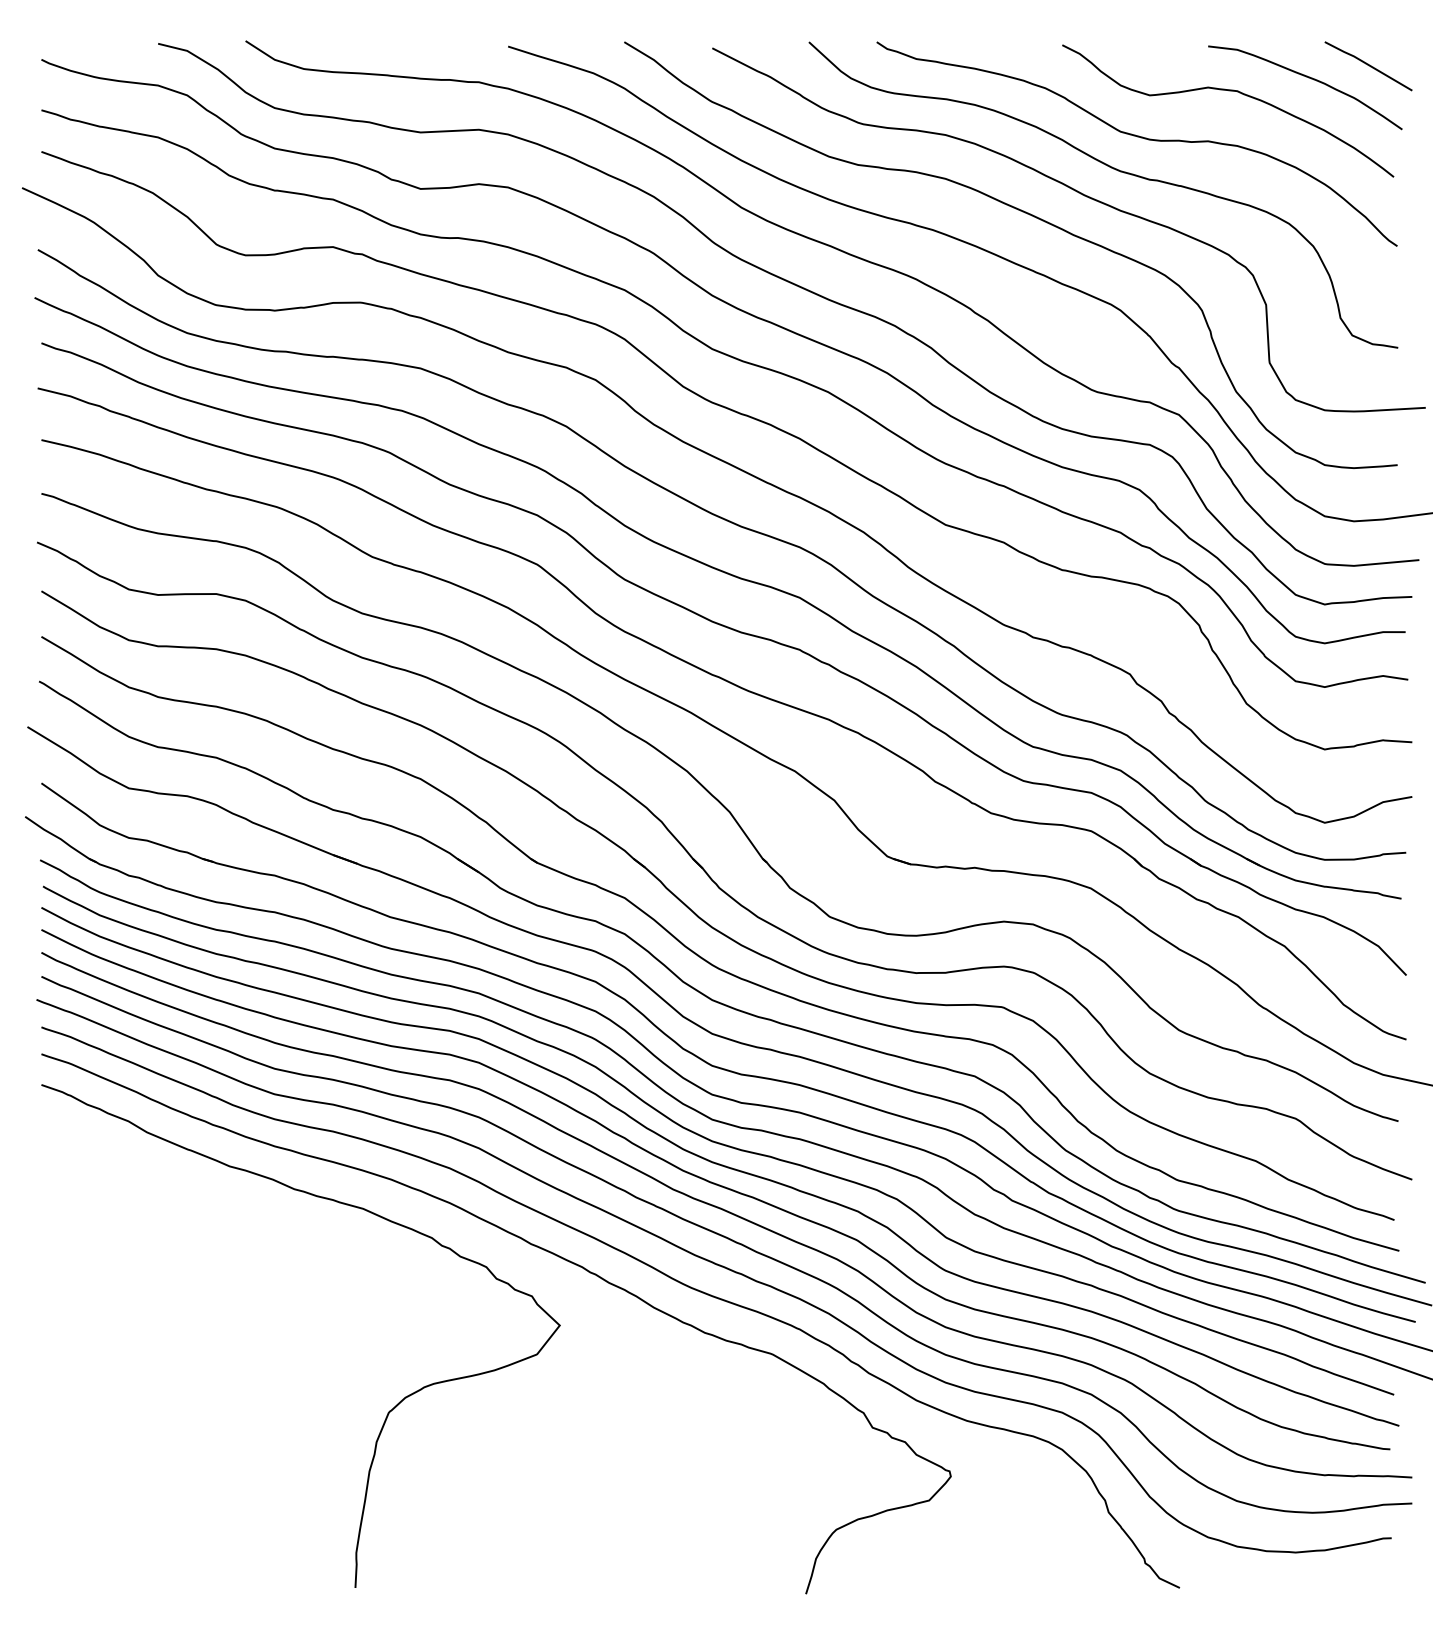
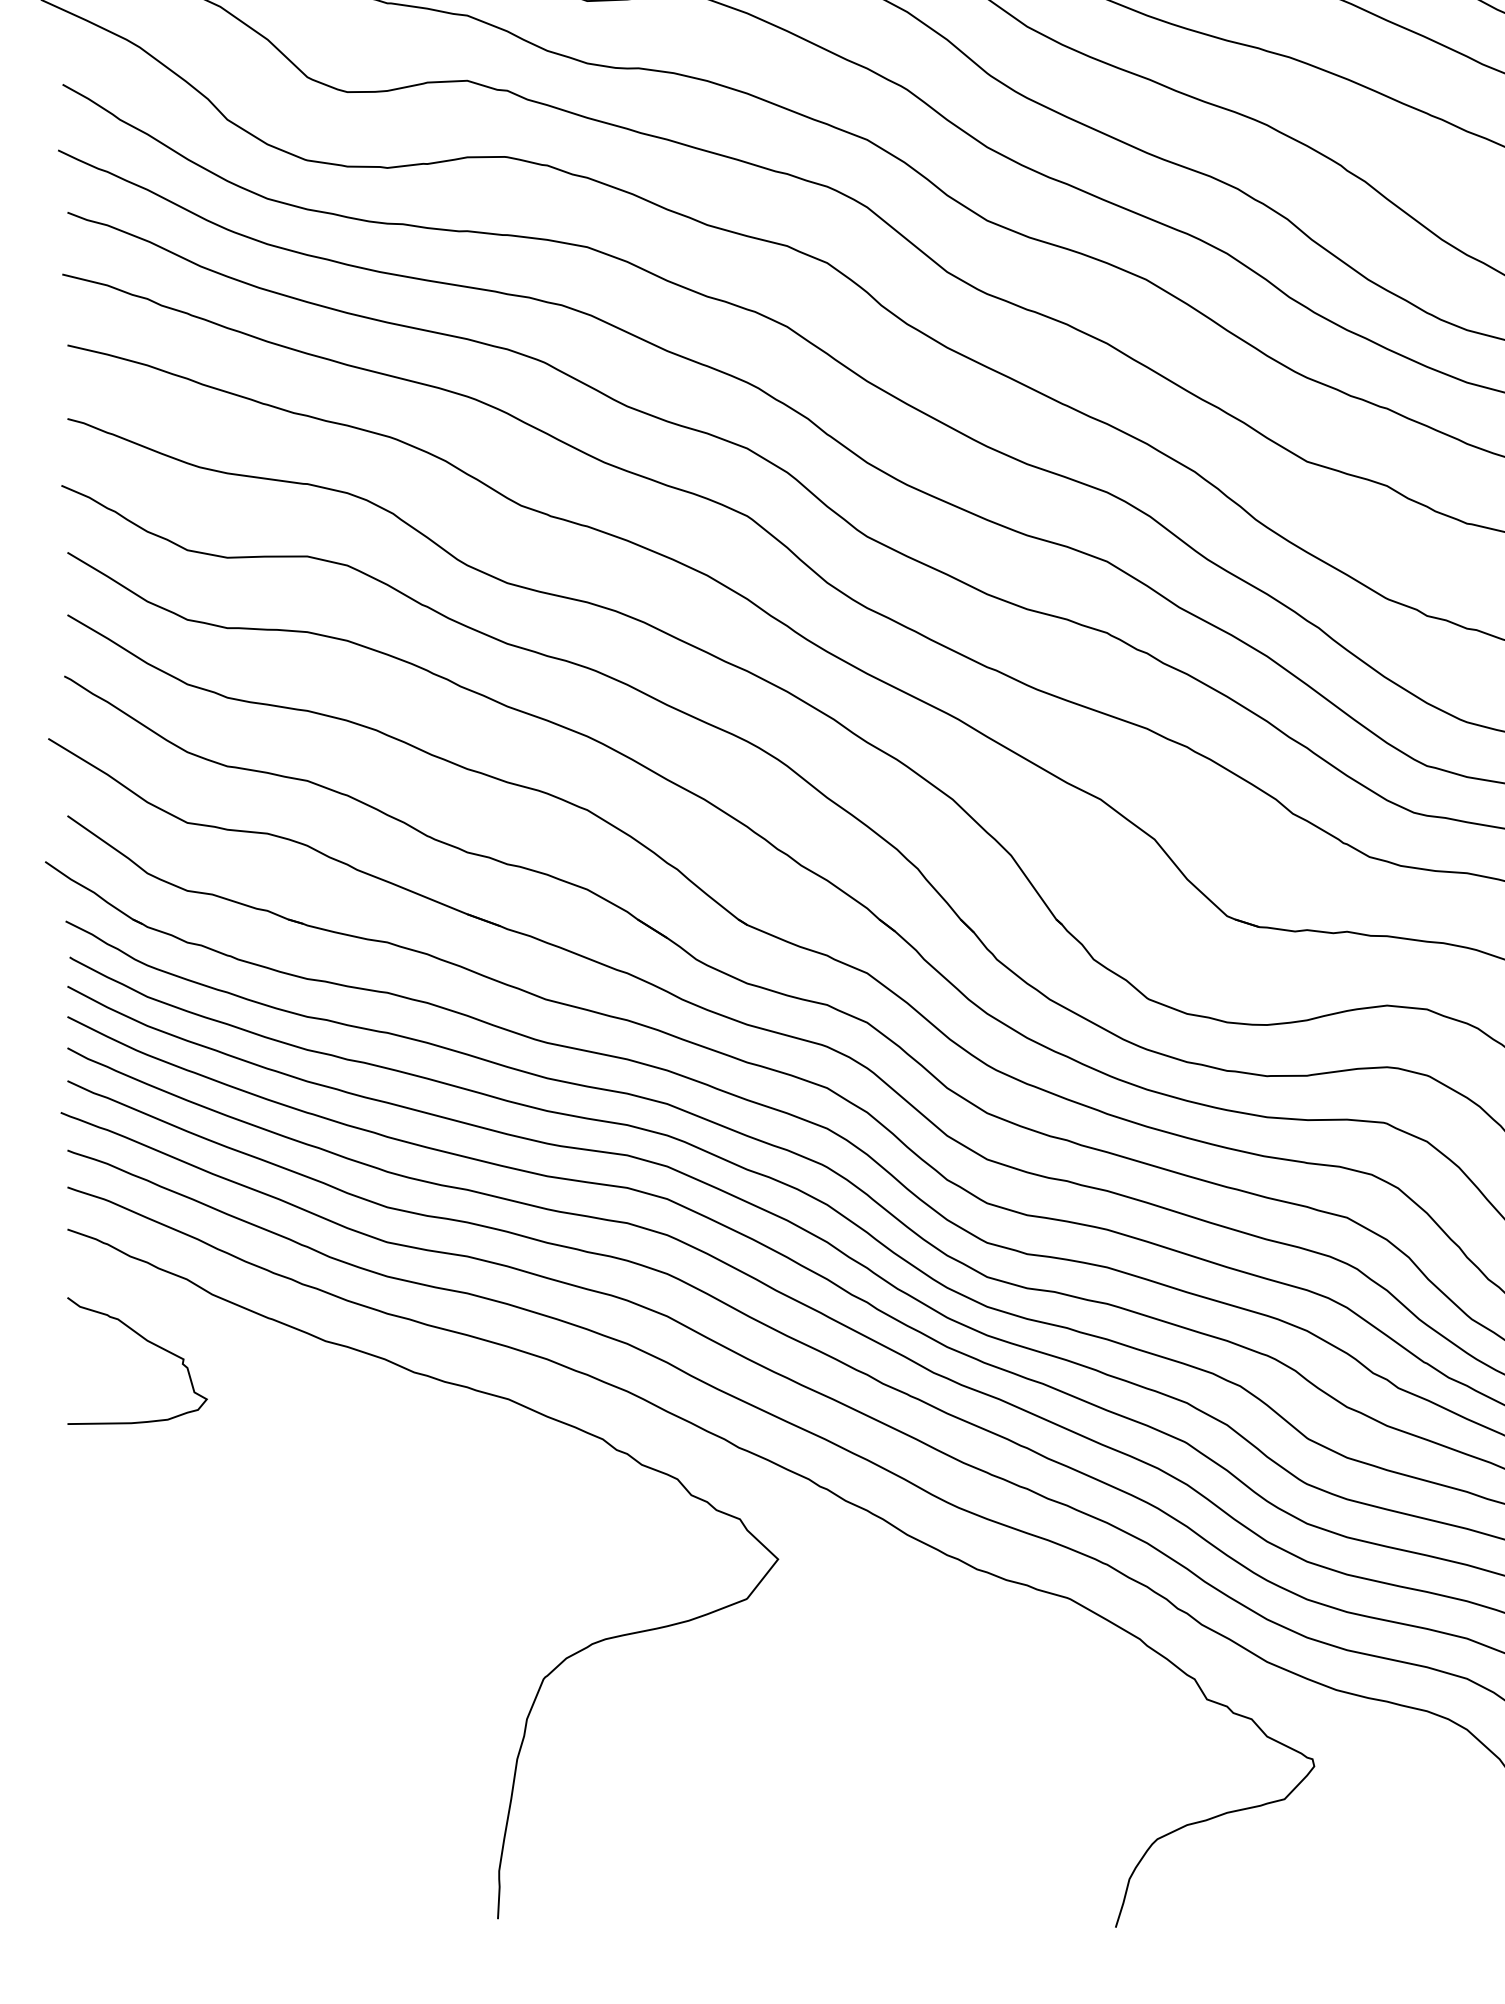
curve: (98, 1166) -> (145, 1341), added

